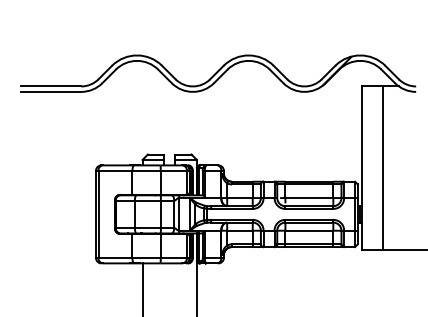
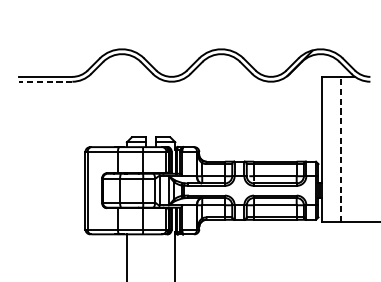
line: (51, 91) -> (45, 81), solid -> dashed
line: (383, 168) -> (341, 149), solid -> dashed

